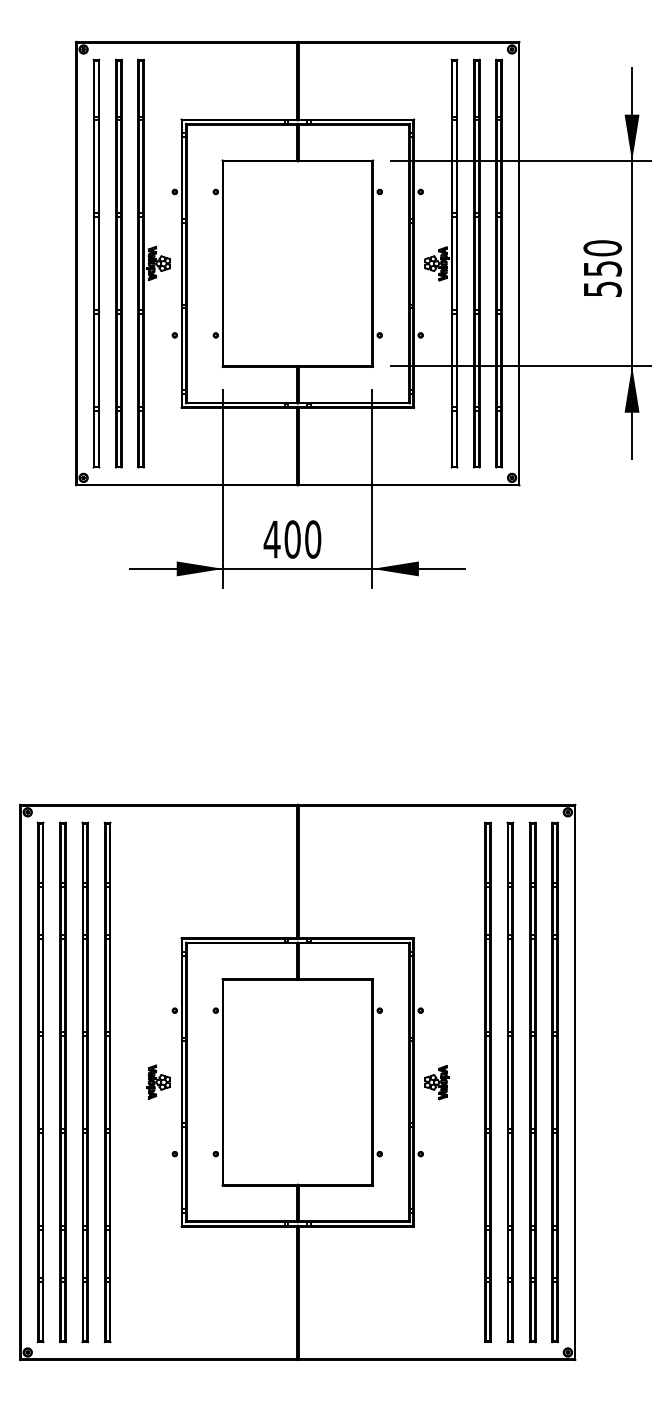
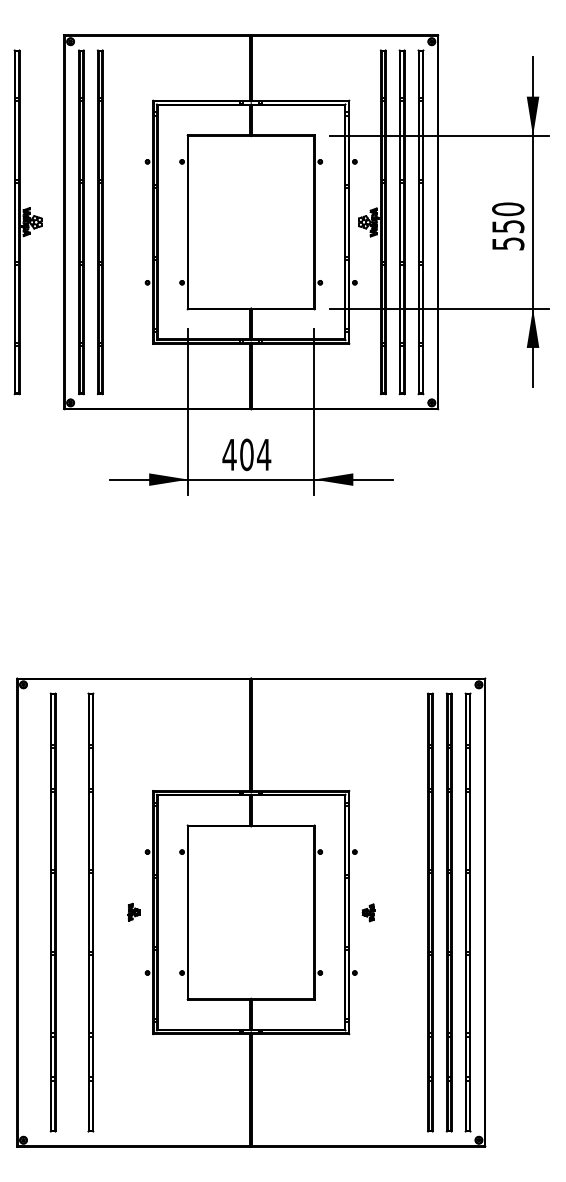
part: (153, 263) -> (27, 222), moved
text: (312, 539) -> (263, 454), 400 -> 404
part: (158, 1081) -> (133, 911), size x0.6
part: (40, 1082) -> (34, 912), removed
part: (85, 1082) -> (72, 912), removed
part: (436, 1082) -> (368, 912), size x0.6
part: (487, 1082) -> (411, 912), removed

